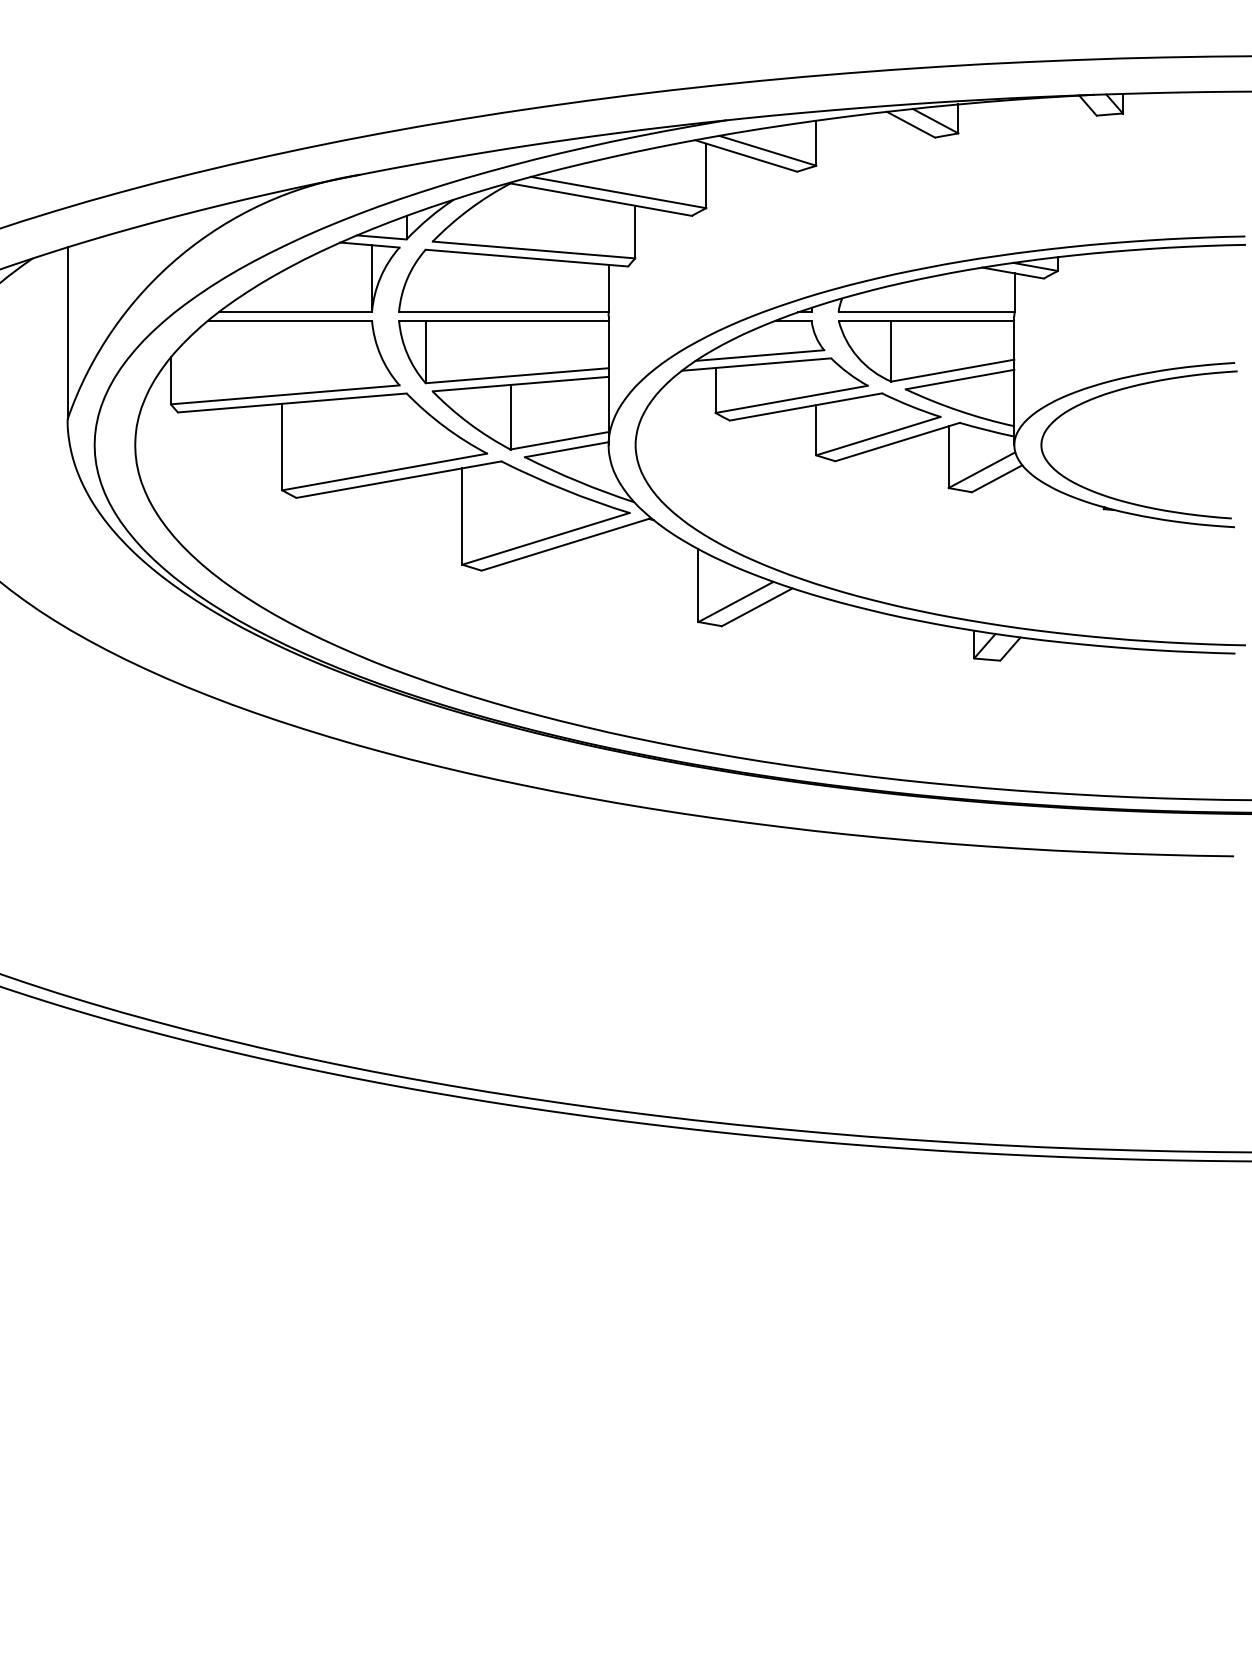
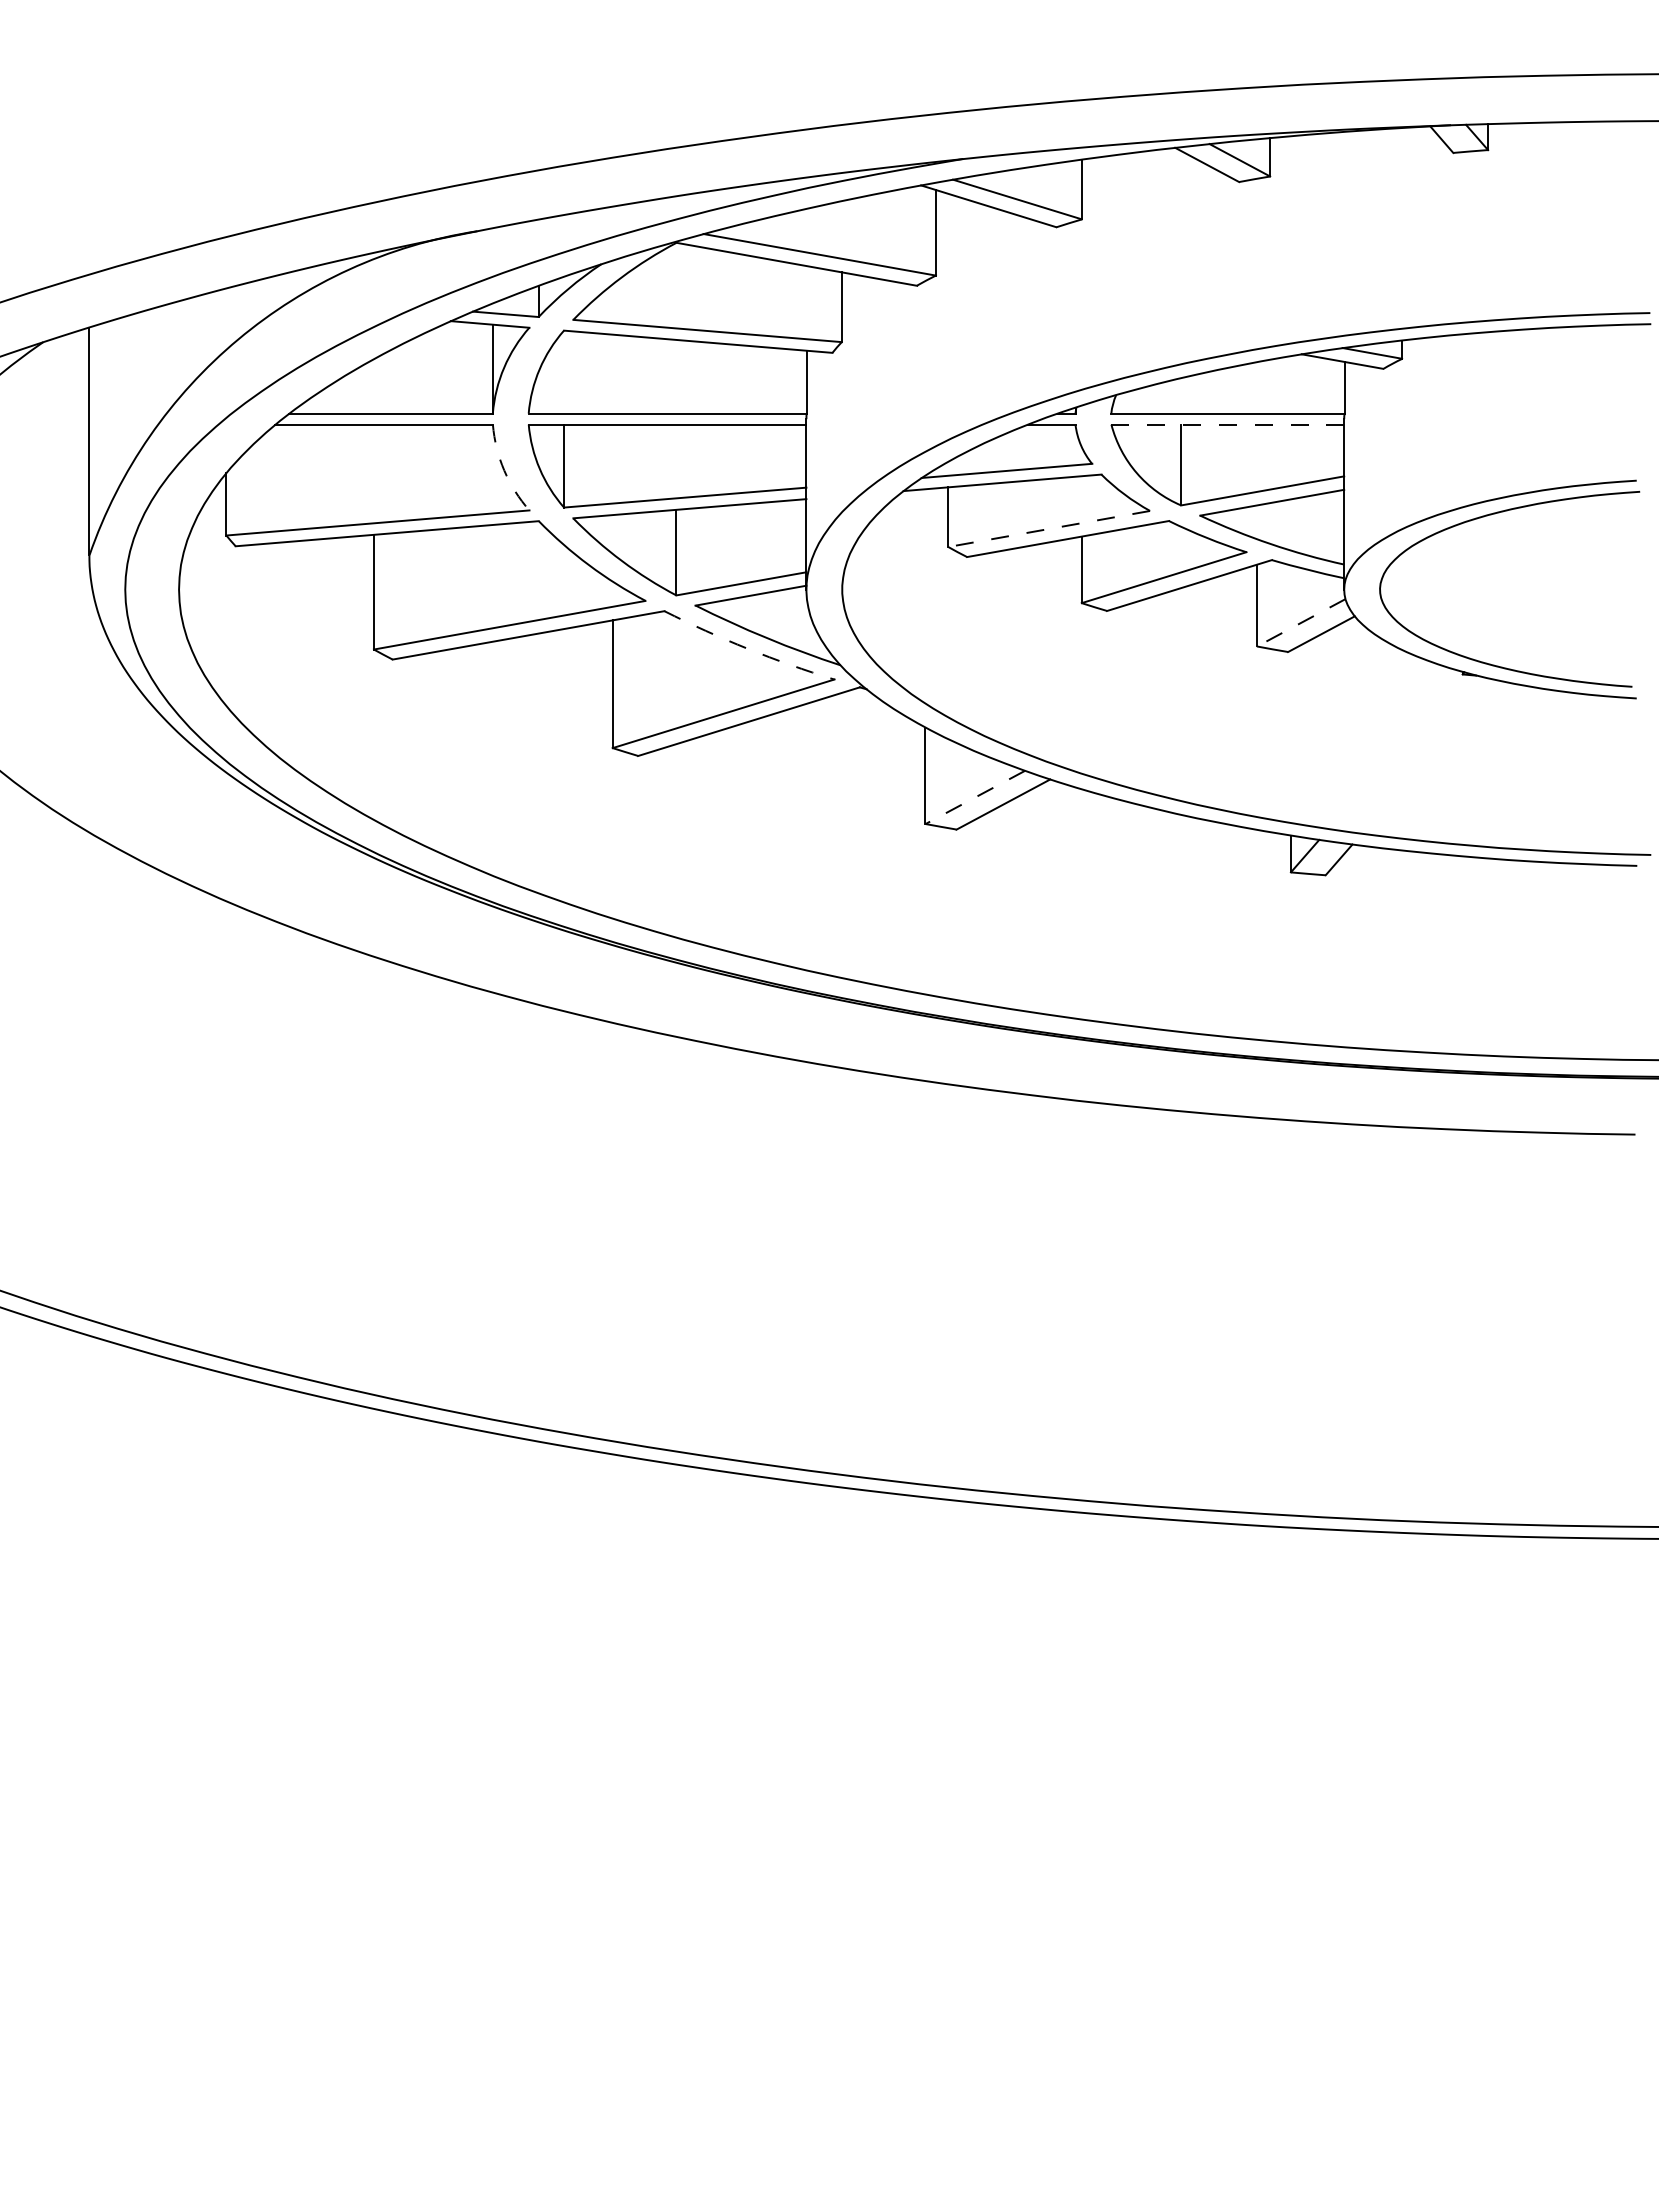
line: (927, 320) -> (1228, 424), solid -> dashed
arc: (380, 355) -> (504, 470), solid -> dashed
line: (791, 399) -> (1049, 528), solid -> dashed
line: (981, 470) -> (1300, 623), solid -> dashed
arc: (564, 489) -> (747, 648), solid -> dashed
line: (735, 601) -> (974, 797), solid -> dashed

